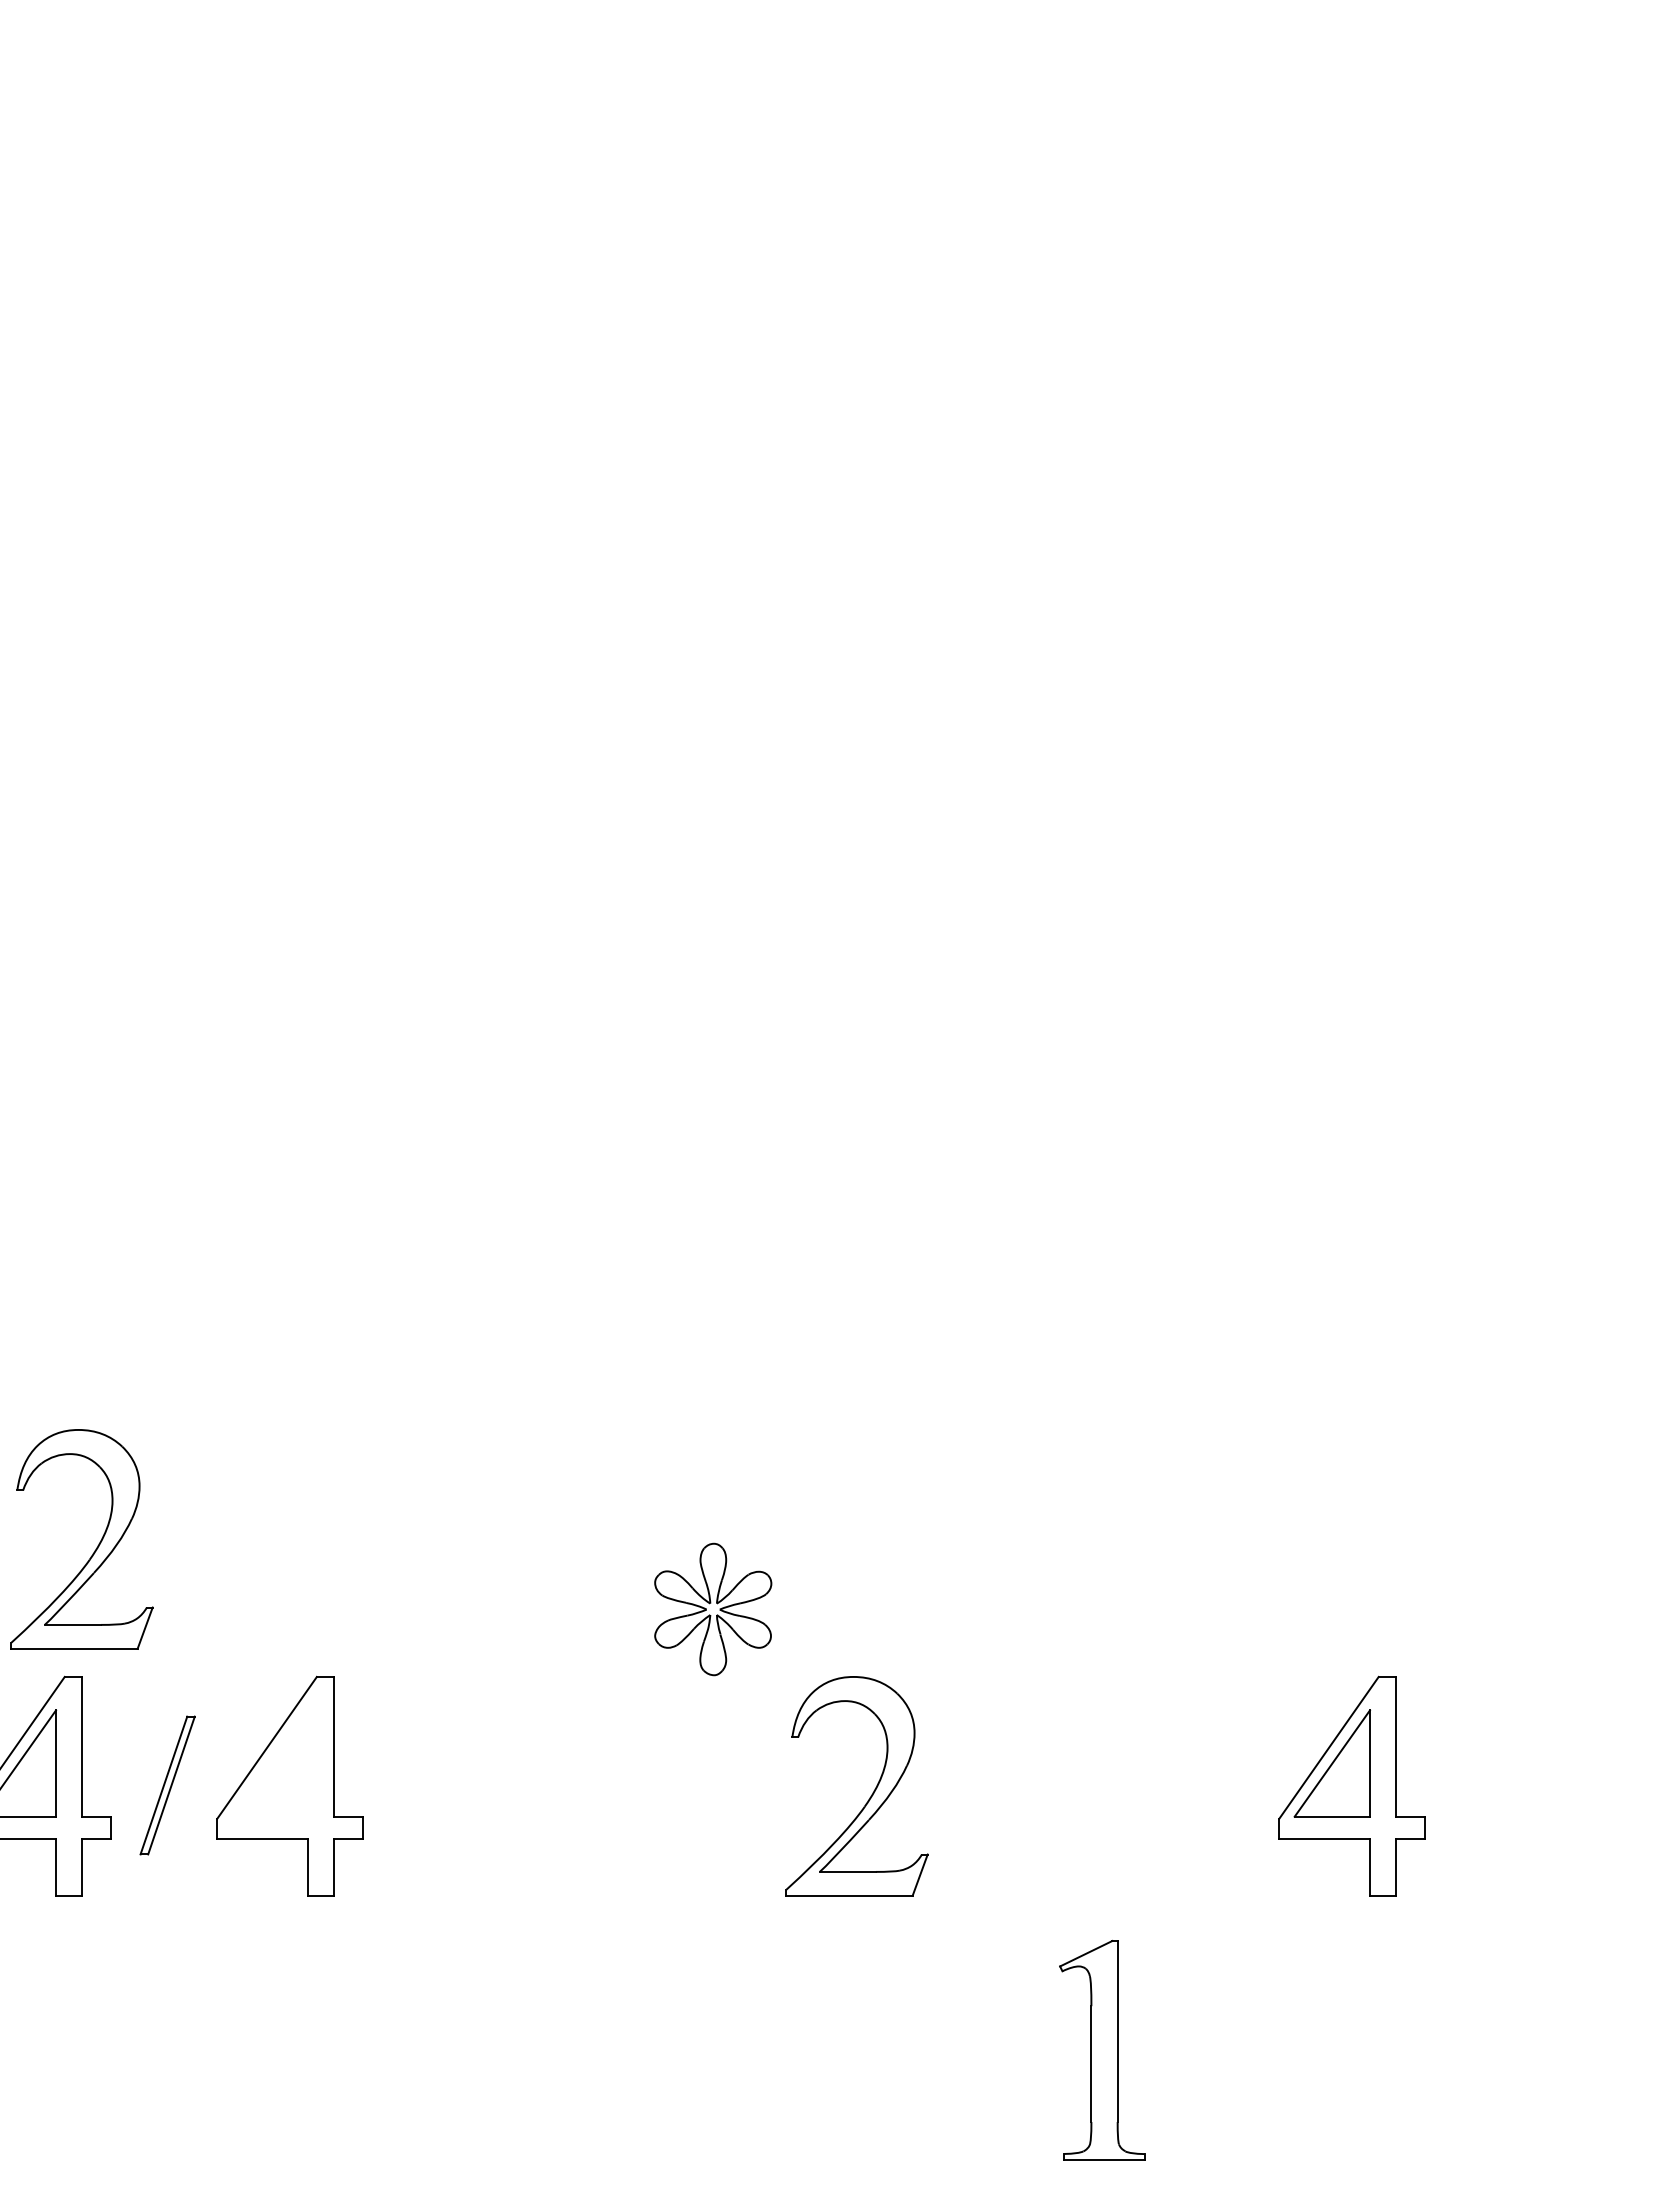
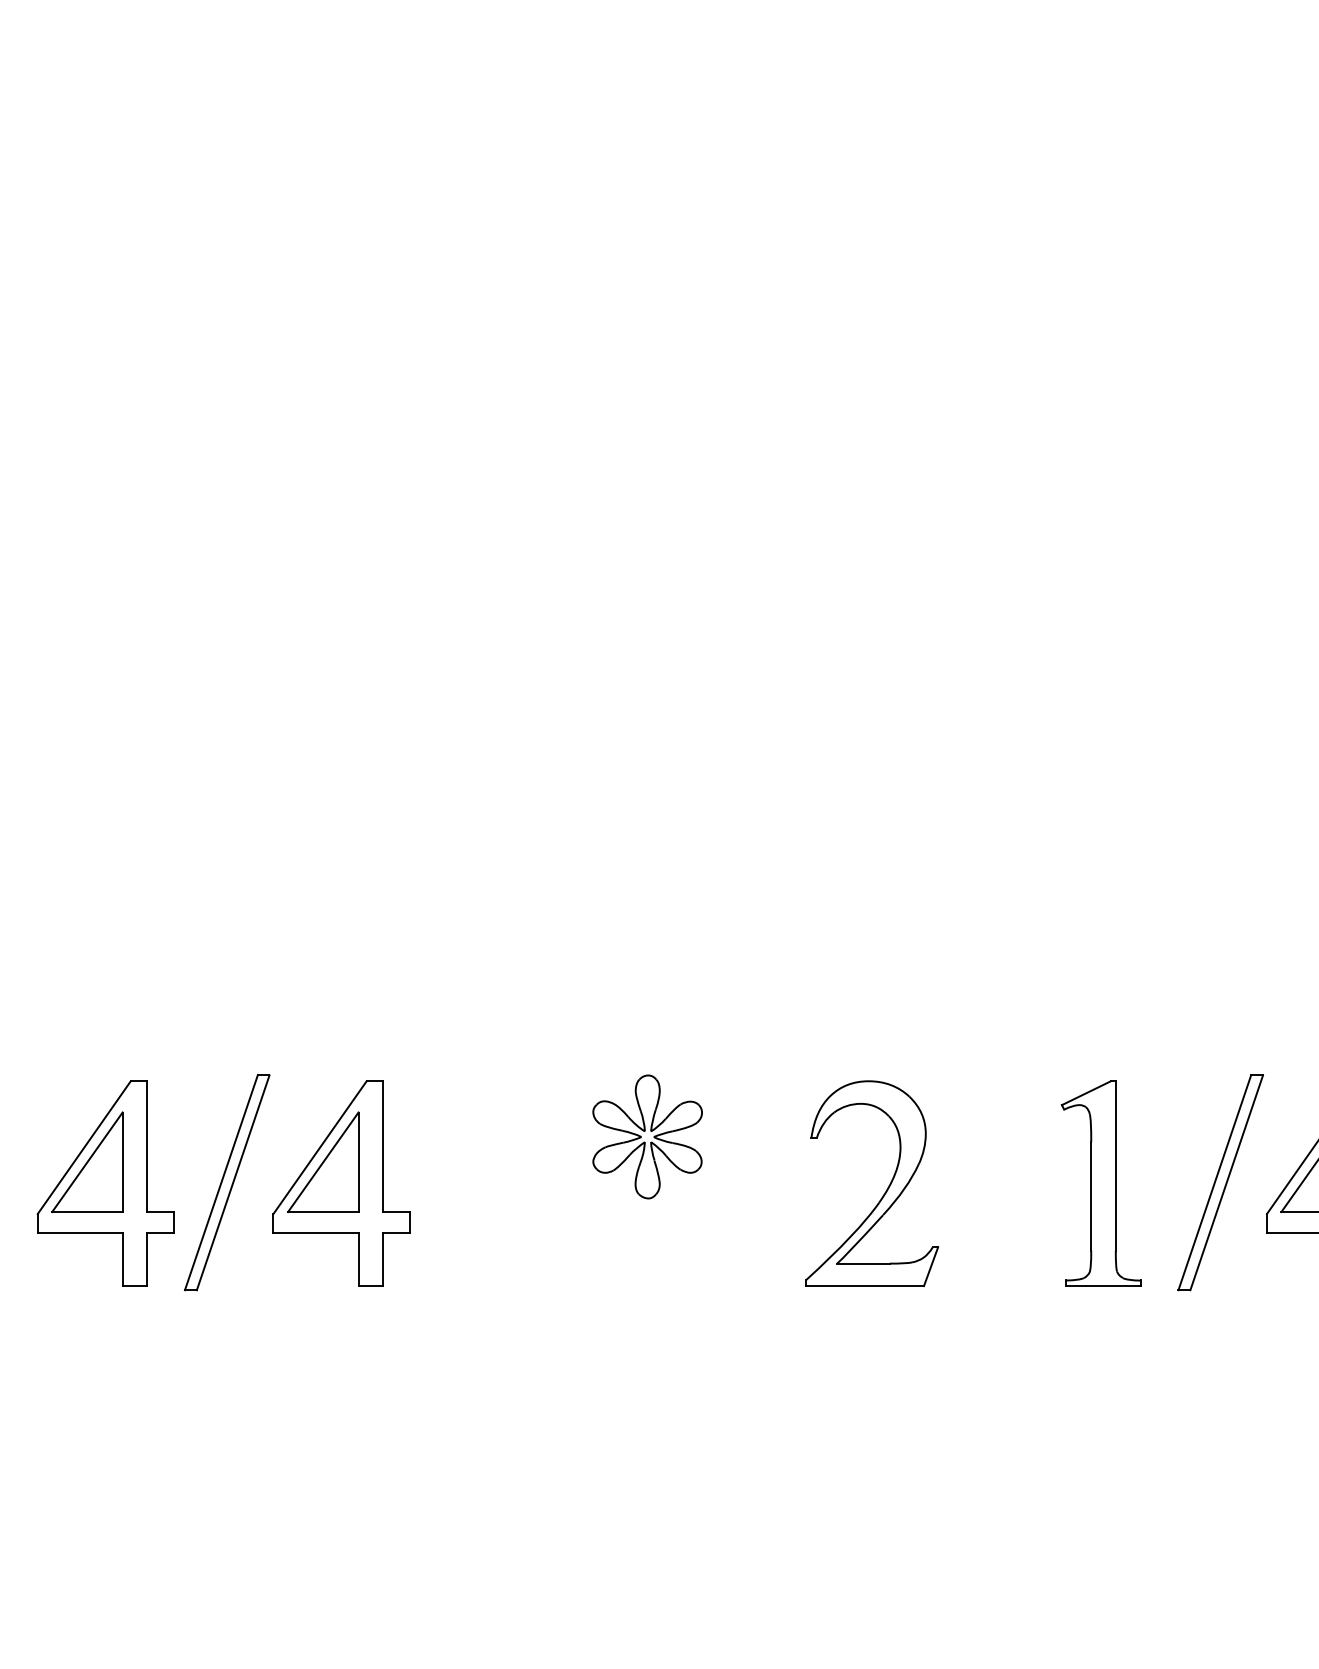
part: (96, 1547) -> (160, 960), removed
part: (713, 1609) -> (647, 1136), moved
part: (270, 1763) -> (323, 1162), added
part: (167, 1785) -> (226, 1182), size x1.67
part: (1229, 1785) -> (1220, 1182), added
part: (1102, 2049) -> (1101, 1182), moved

